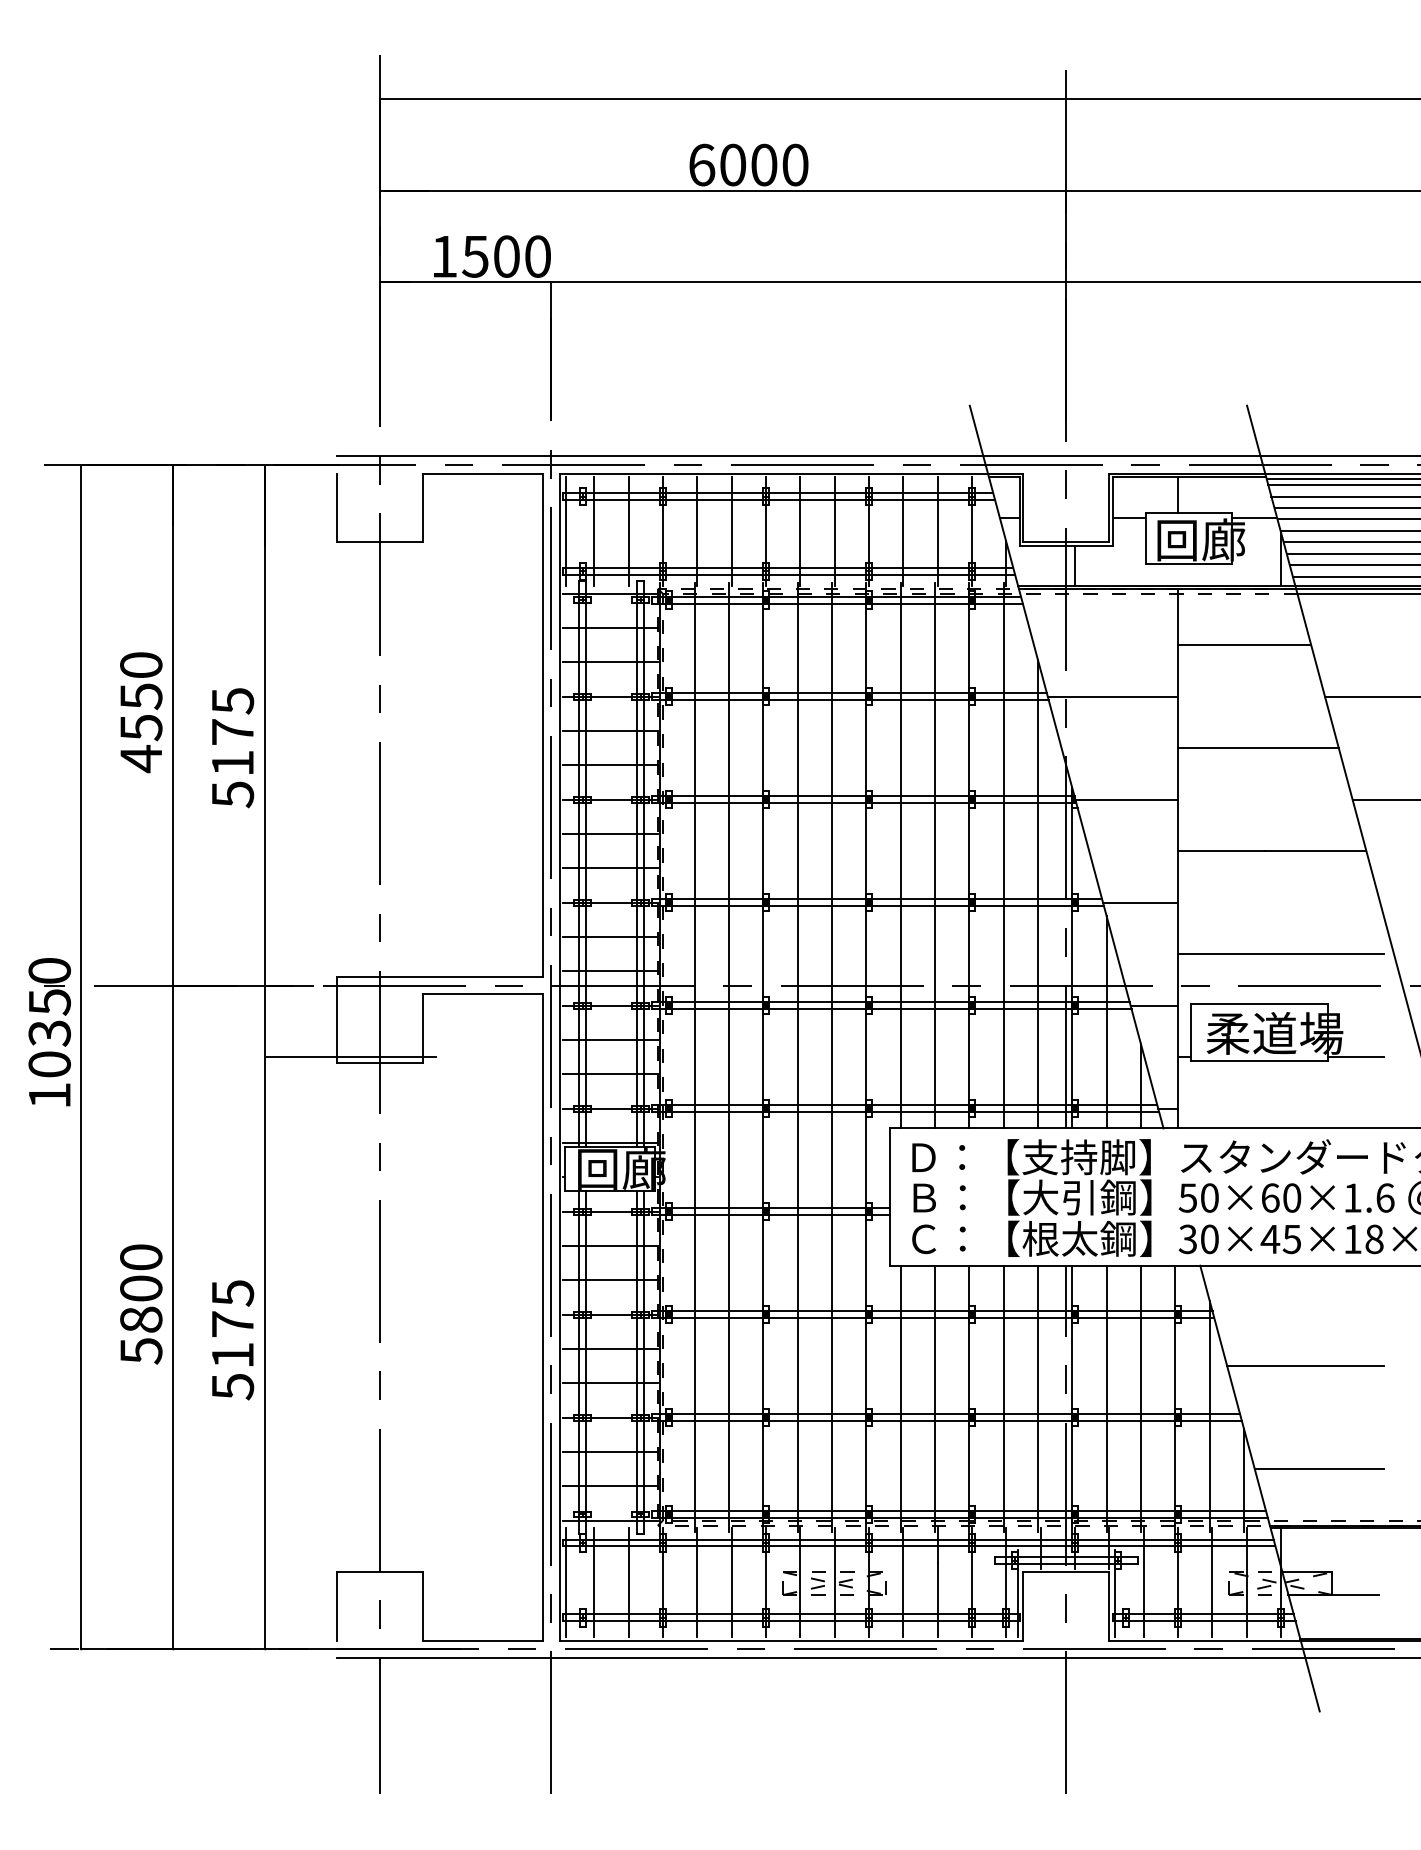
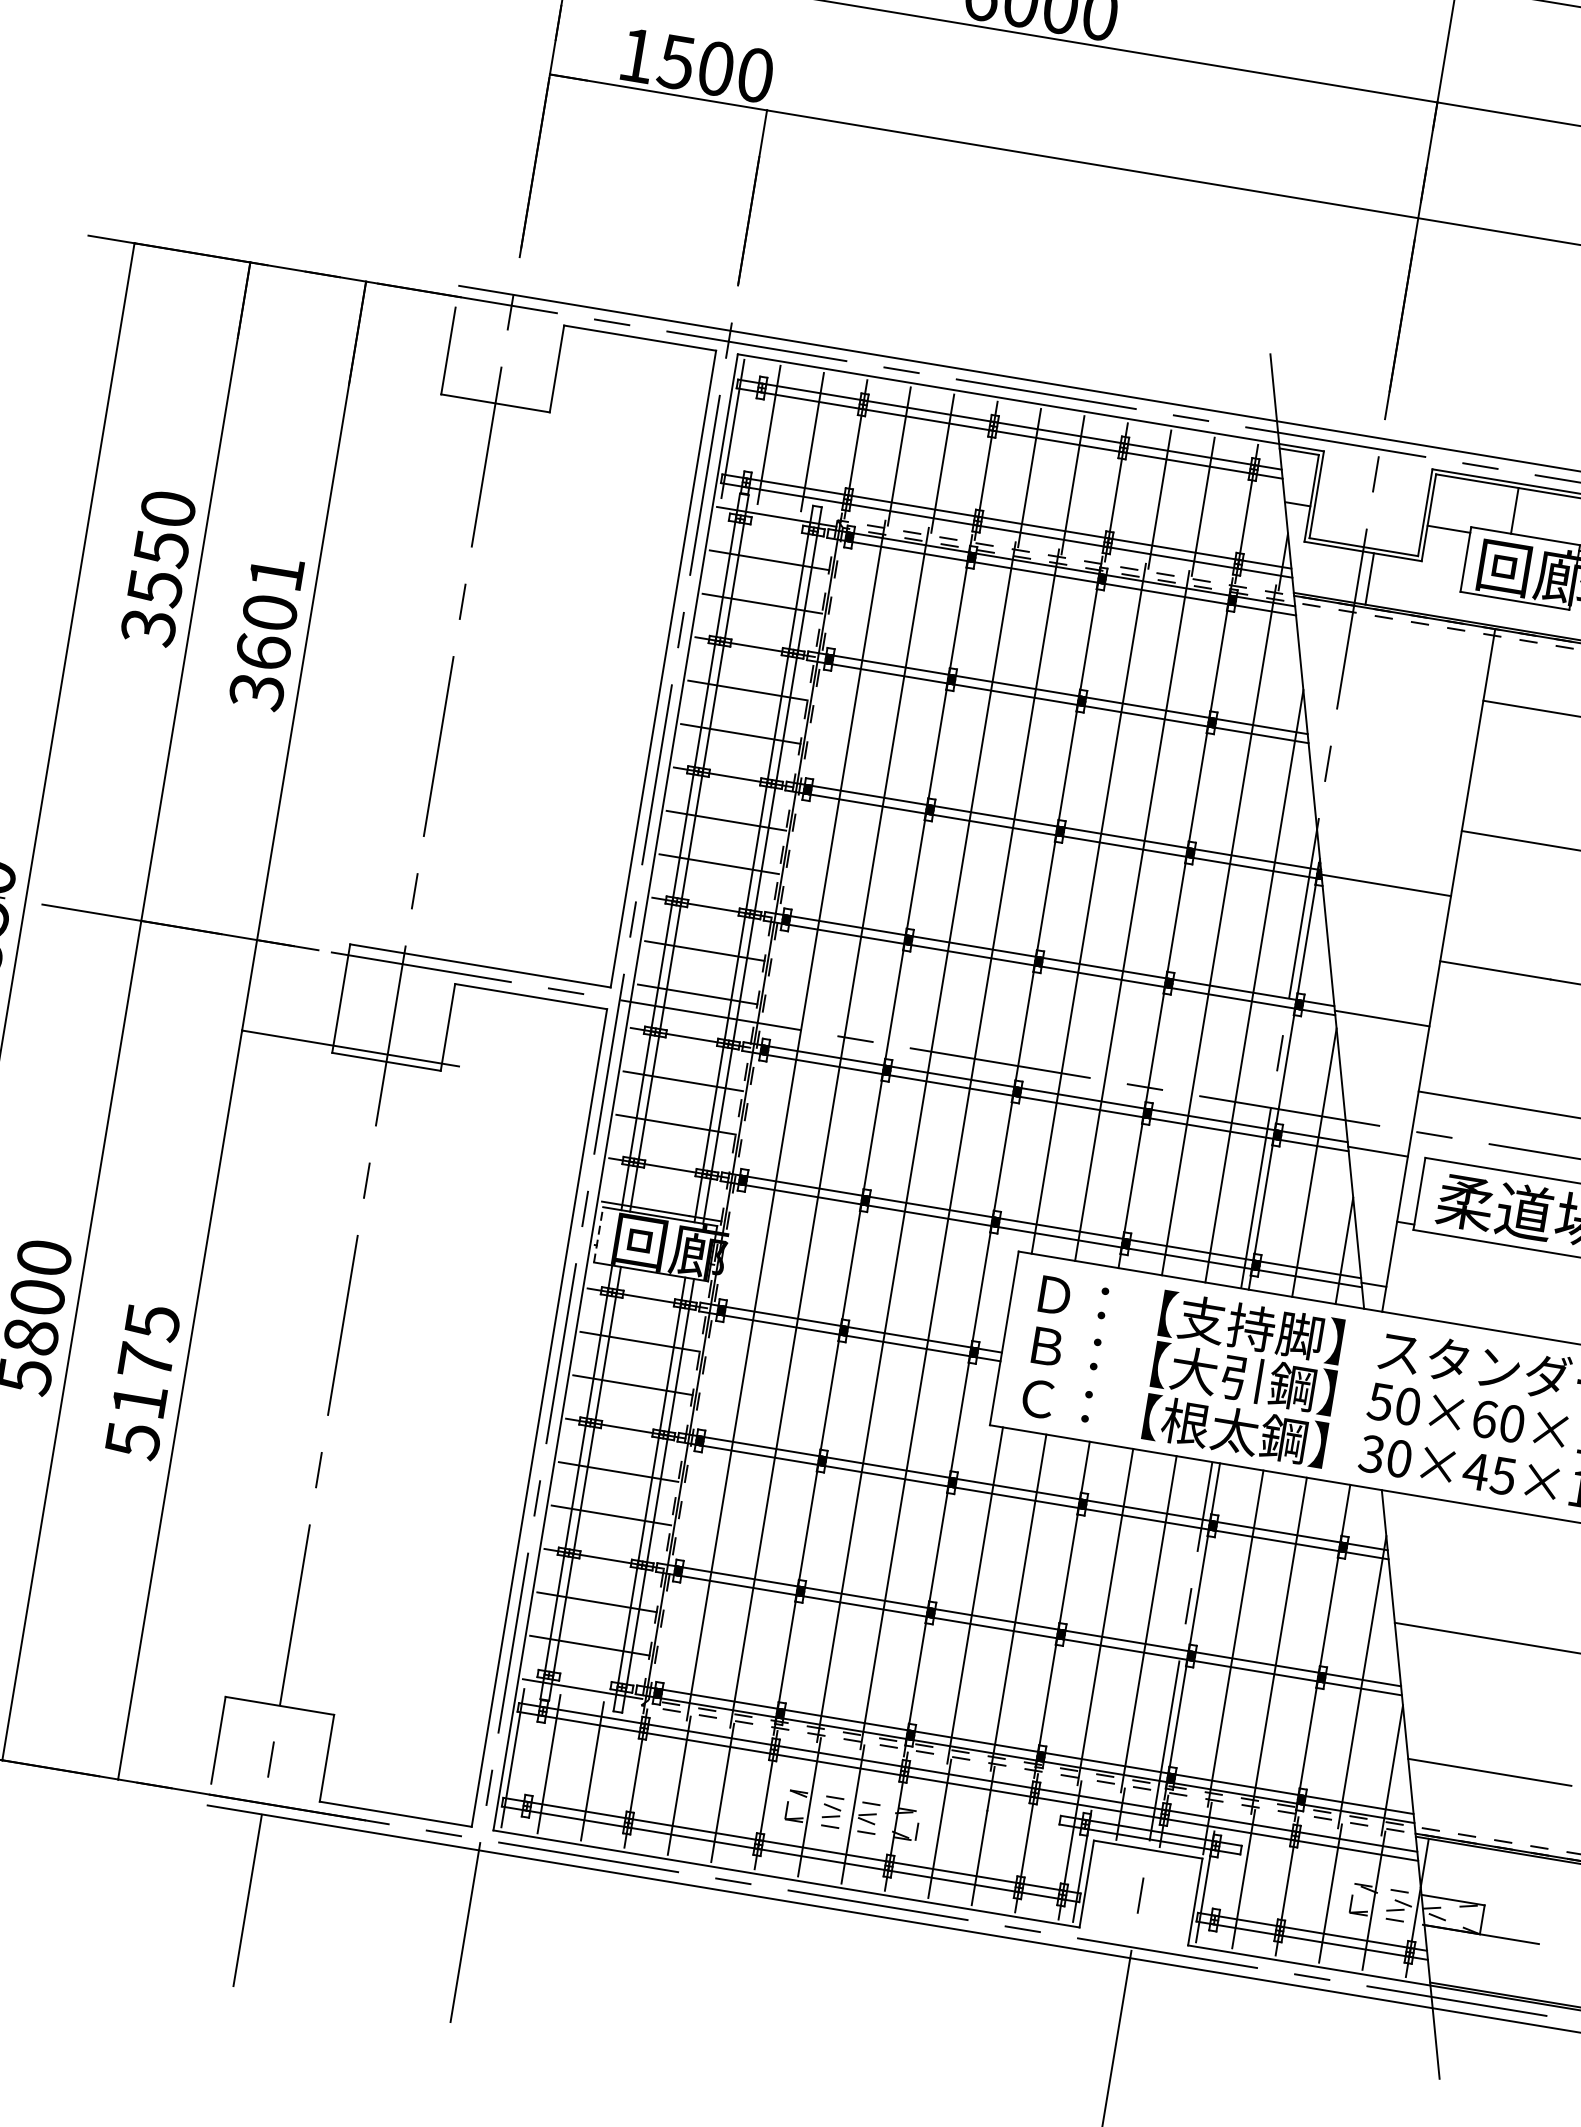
line: (1112, 696) -> (1390, 751), removed
text: (232, 747) -> (266, 632), 5175 -> 3601
text: (141, 758) -> (149, 626), 4550 -> 3550
line: (564, 1169) -> (597, 1235), solid -> dashed

